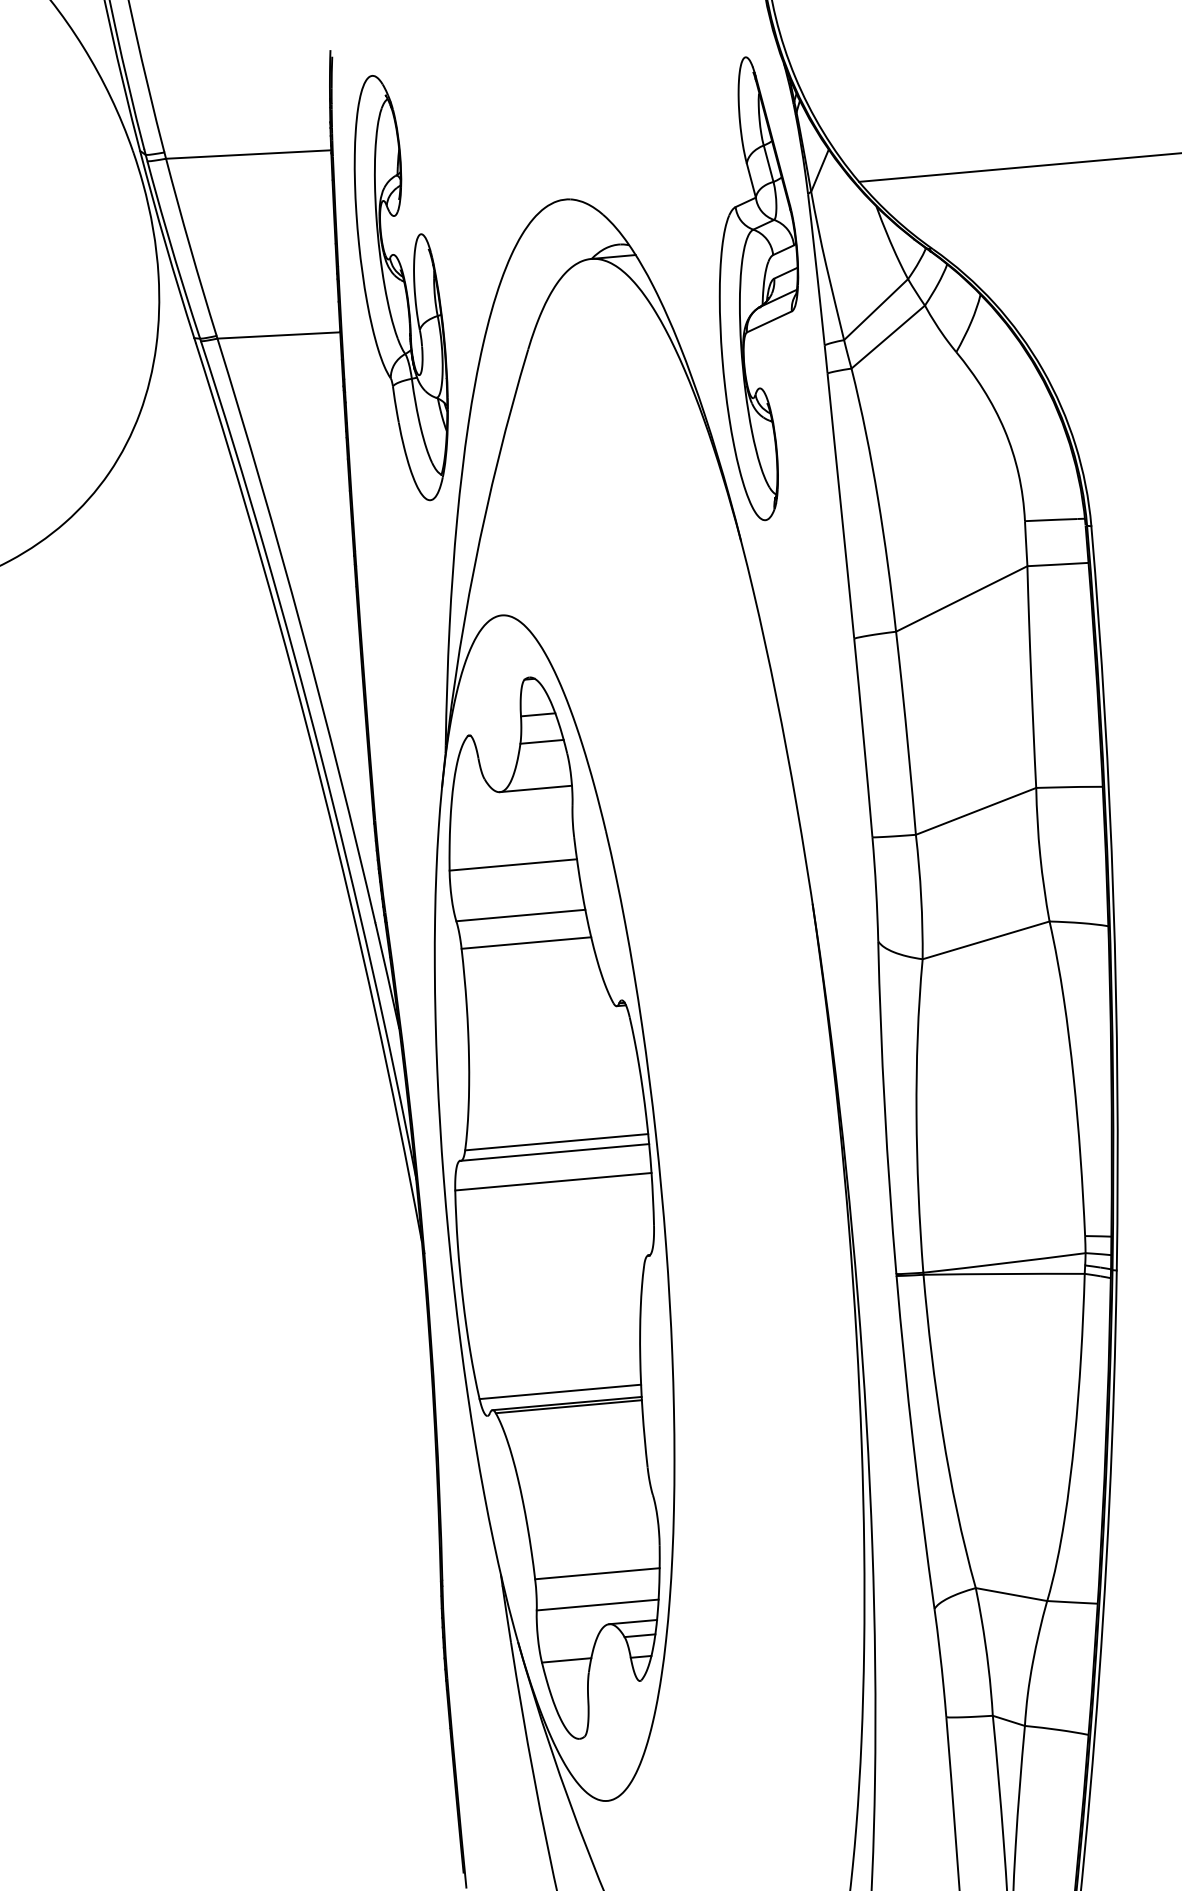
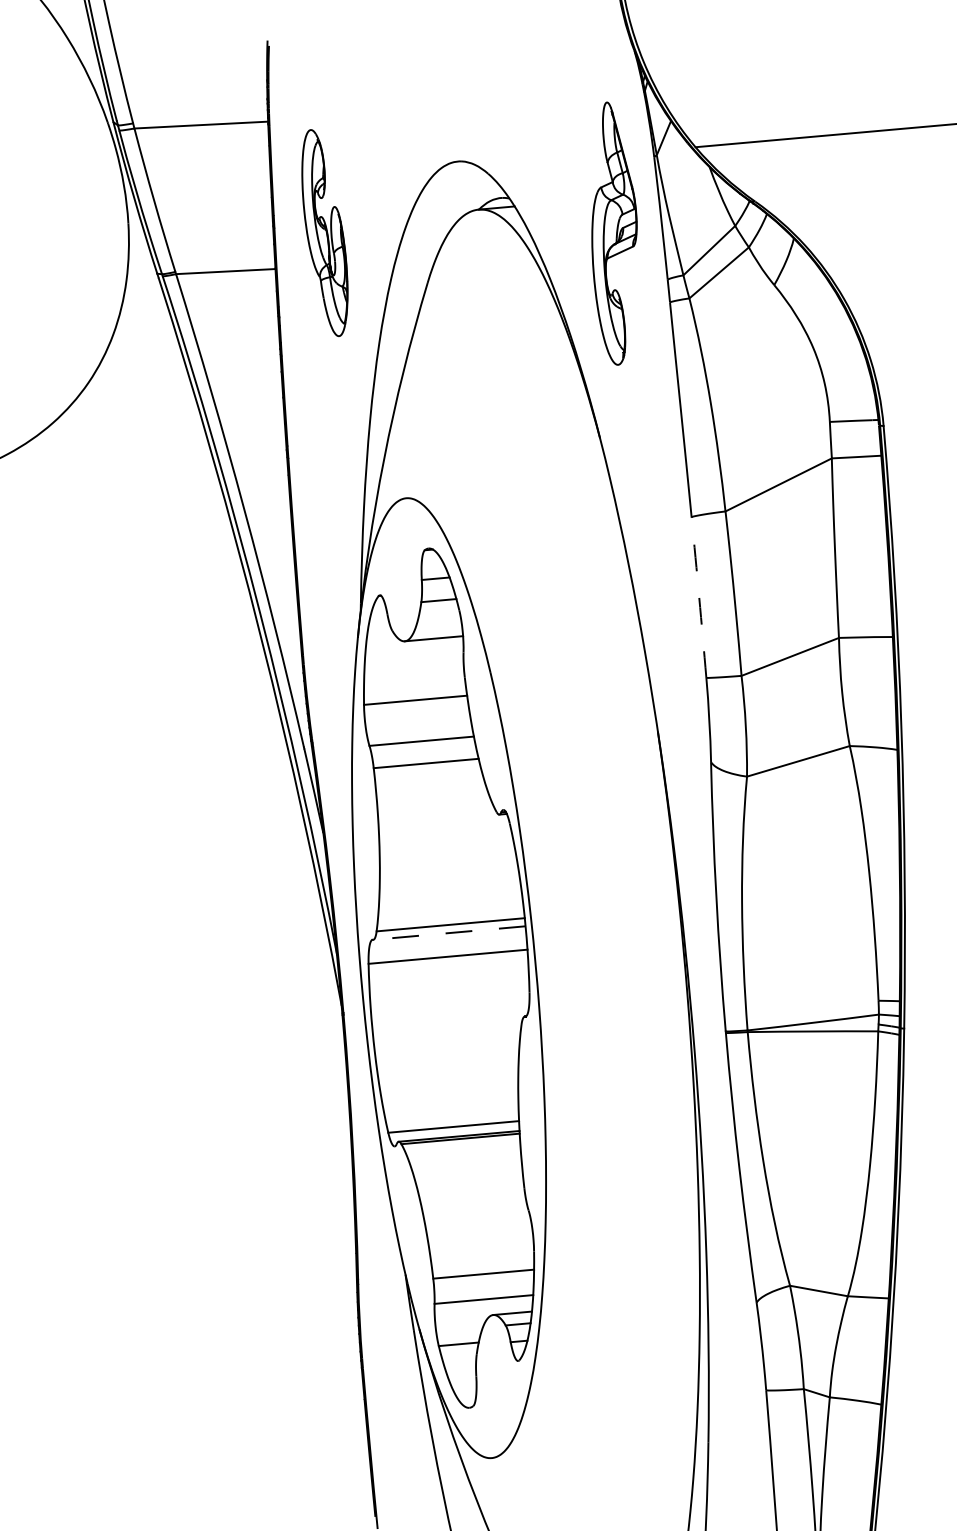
part: (400, 287) -> (324, 232), size x0.6
part: (758, 288) -> (614, 233), size x0.7
arc: (863, 738) -> (699, 597), solid -> dashed
line: (553, 1152) -> (448, 933), solid -> dashed

